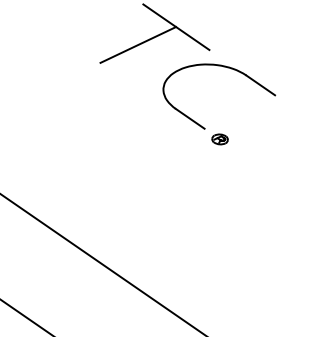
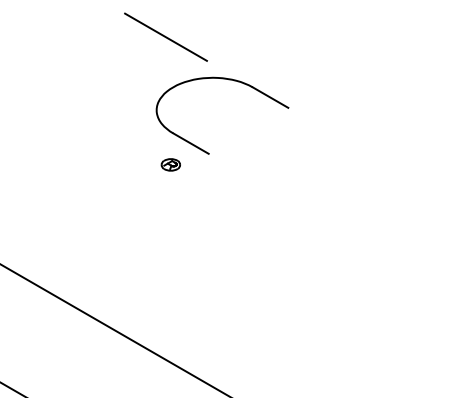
line: (137, 44) -> (122, 61), removed
part: (219, 139) -> (170, 164), moved

